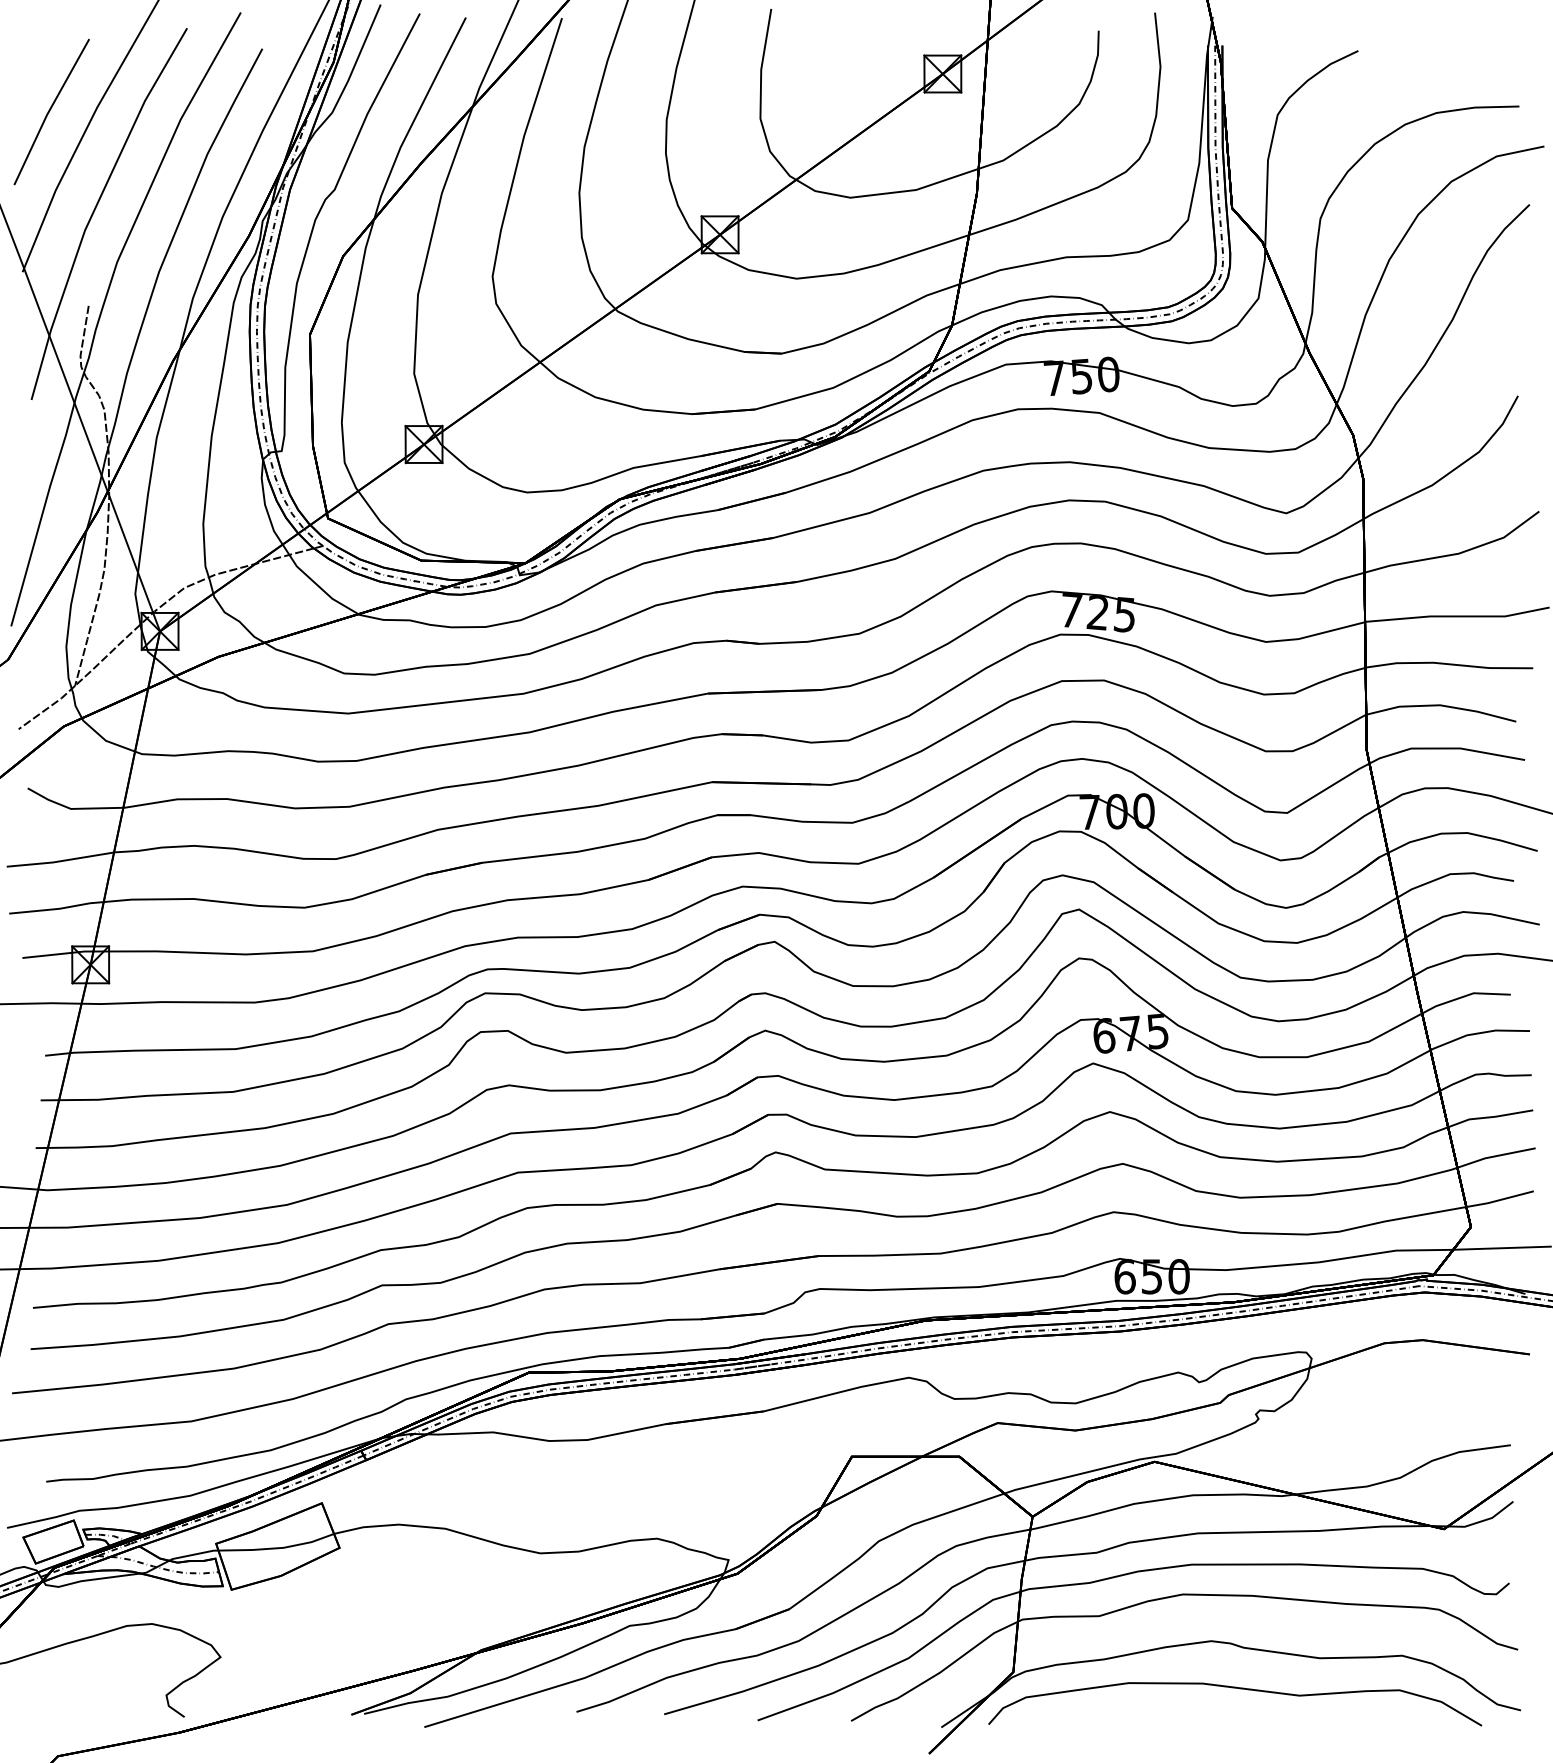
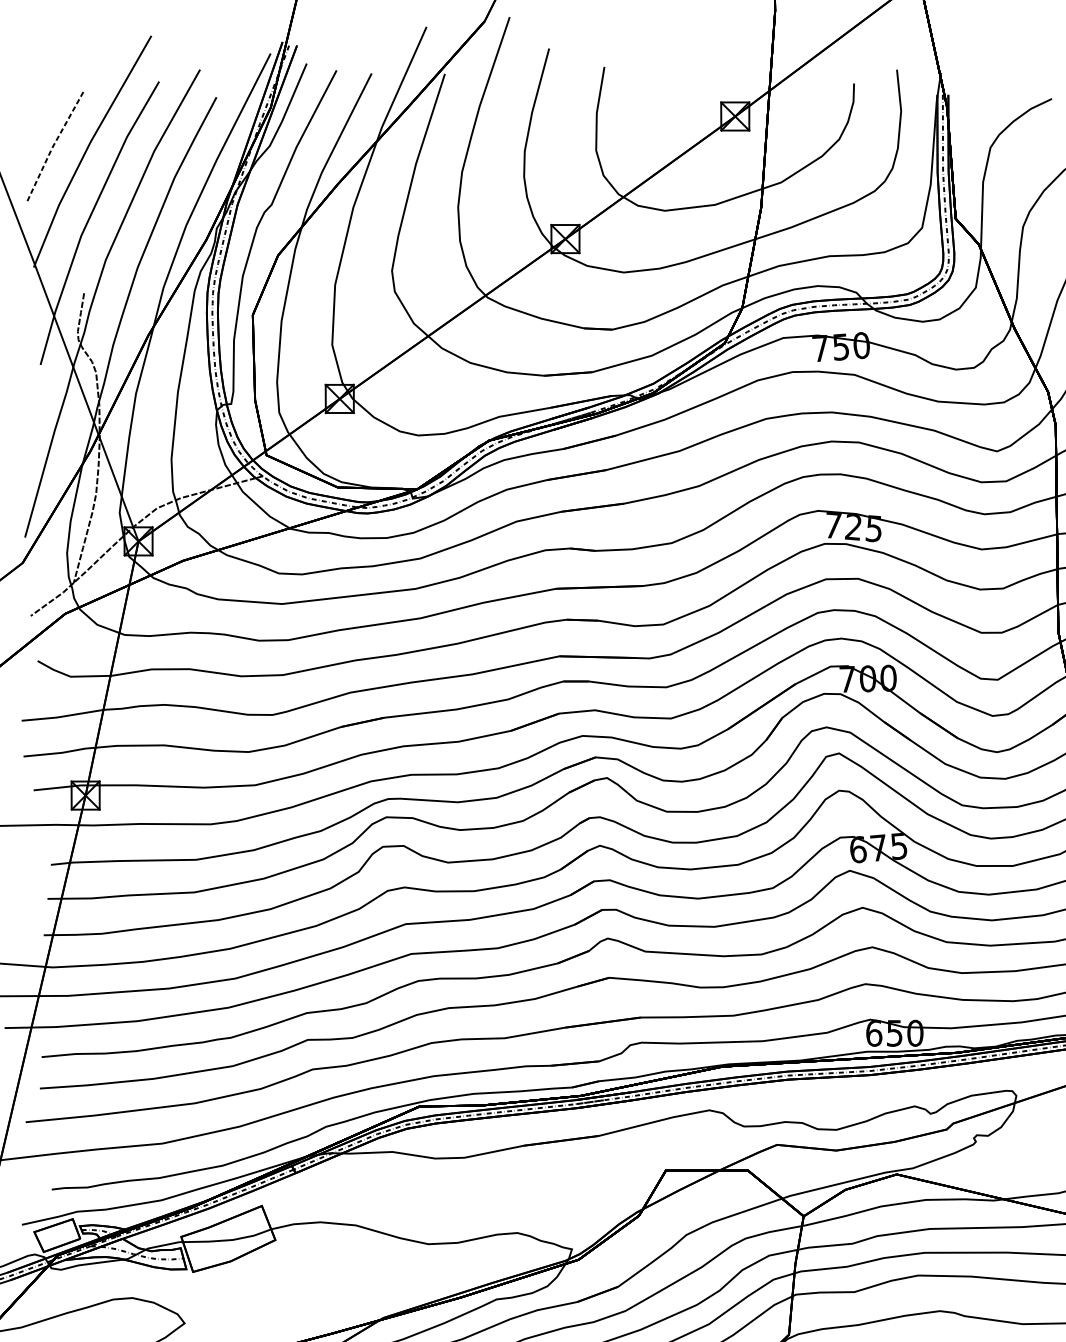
line: (48, 111) -> (53, 145), solid -> dashed

